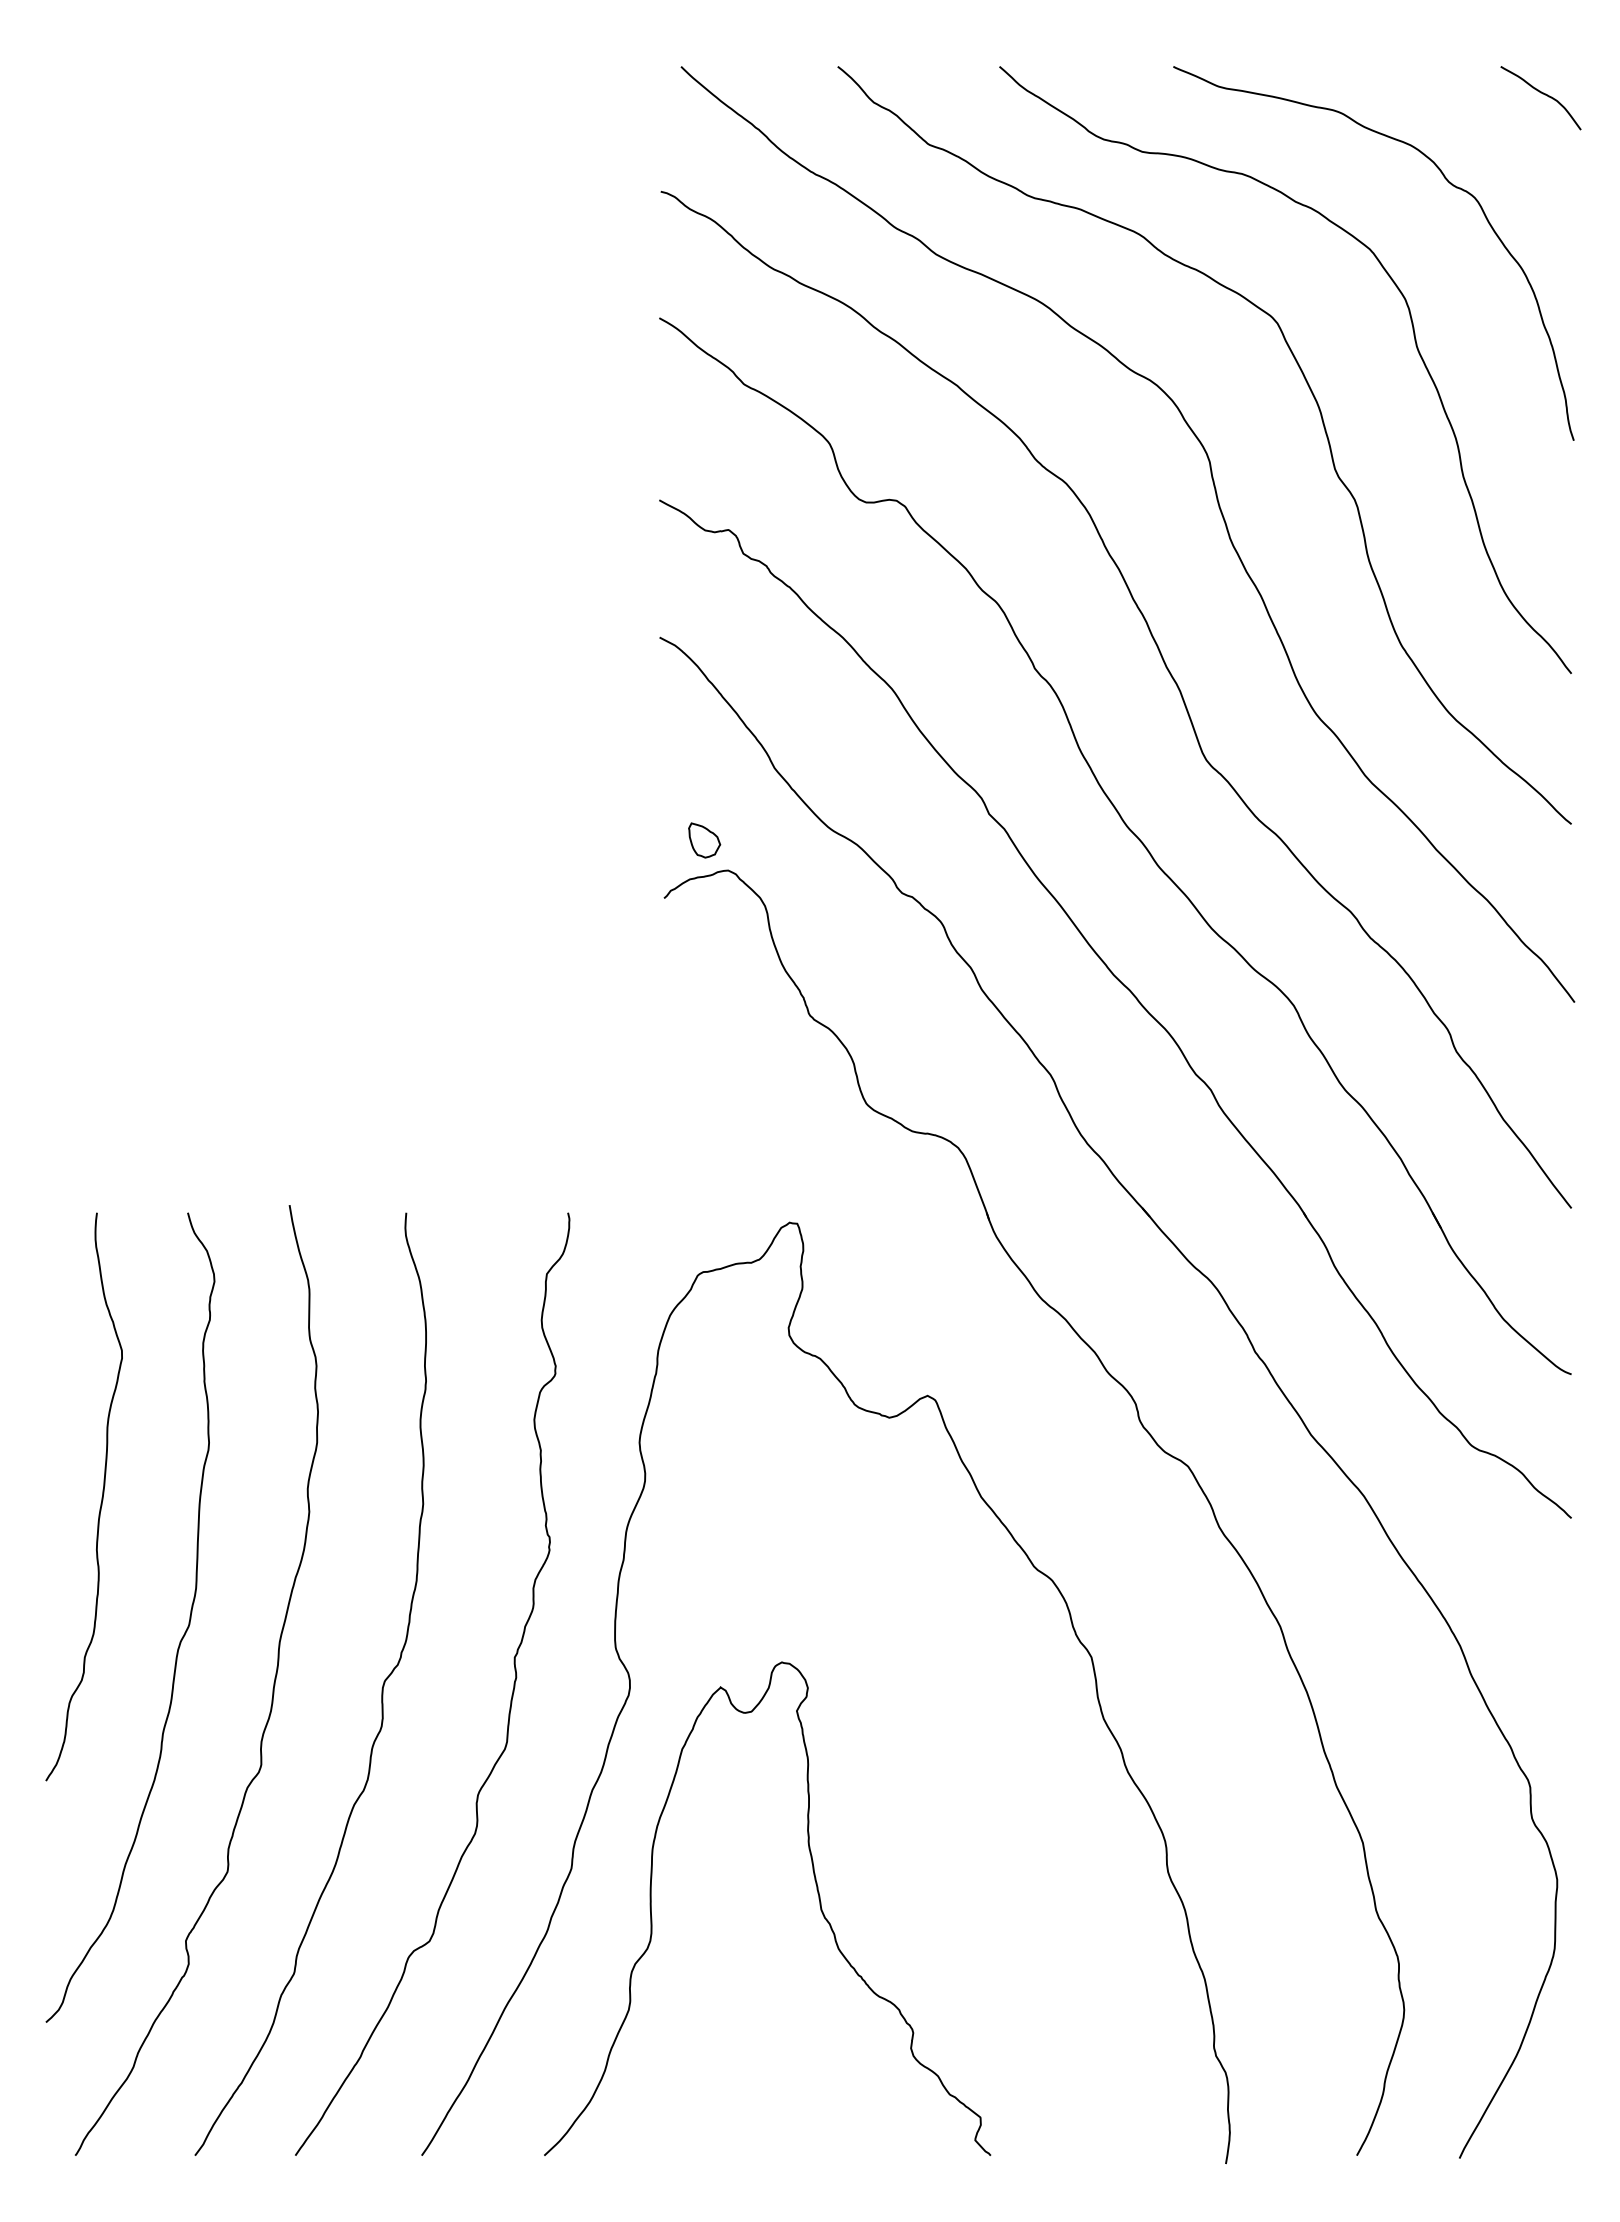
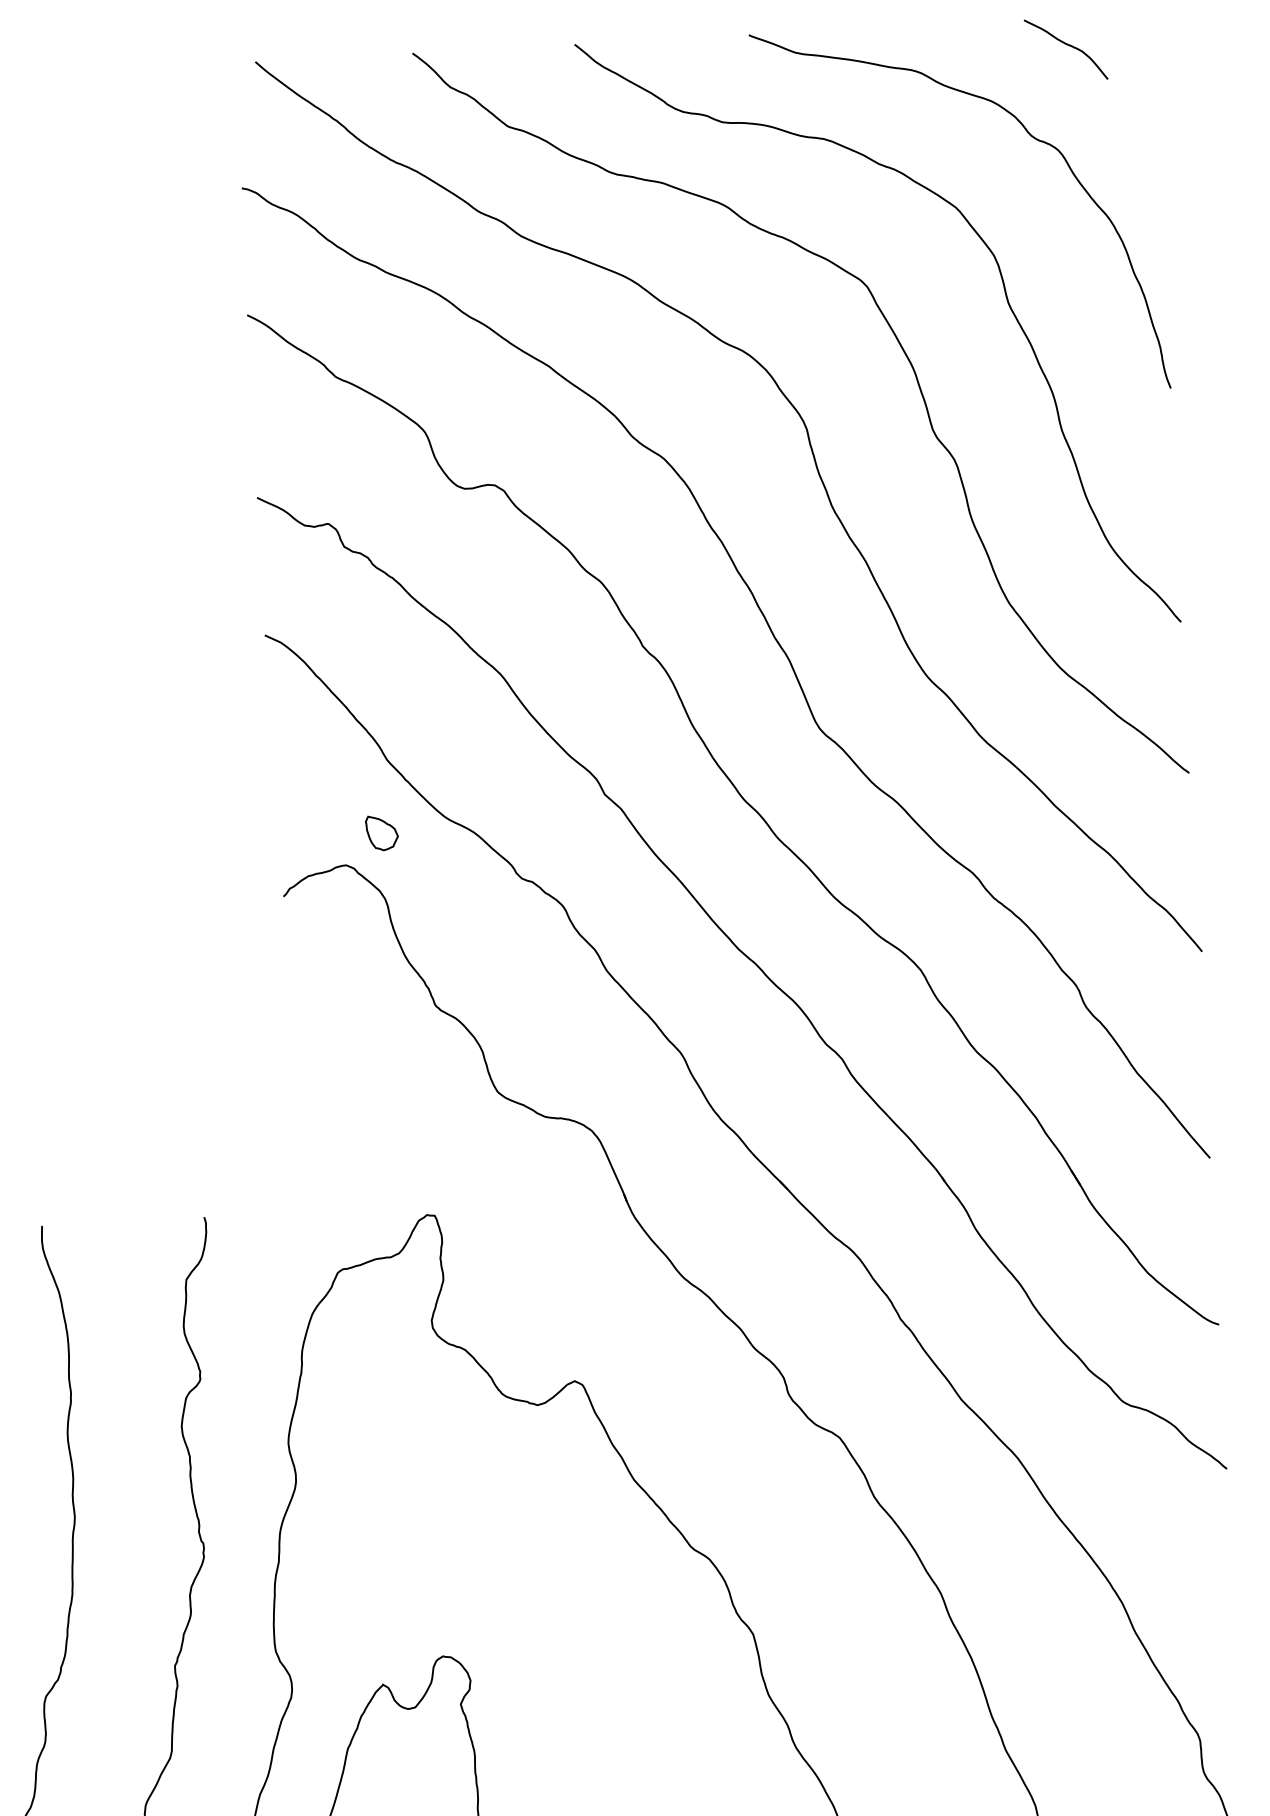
curve: (1542, 94) -> (1067, 45), moved
part: (704, 840) -> (382, 833), moved

